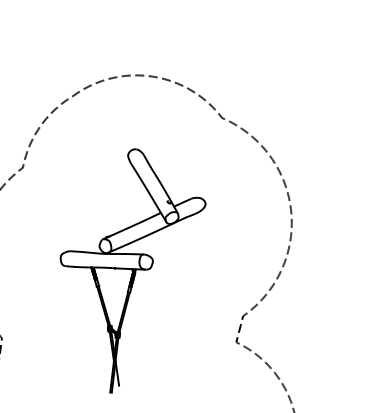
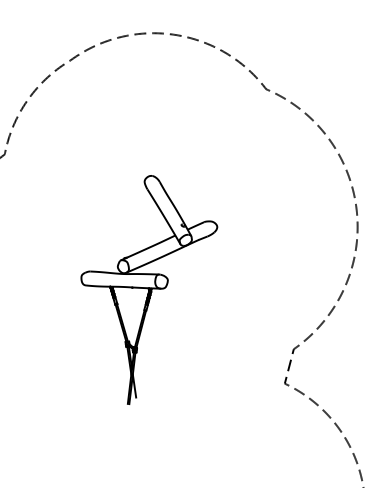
part: (132, 270) -> (148, 289), size x0.71

